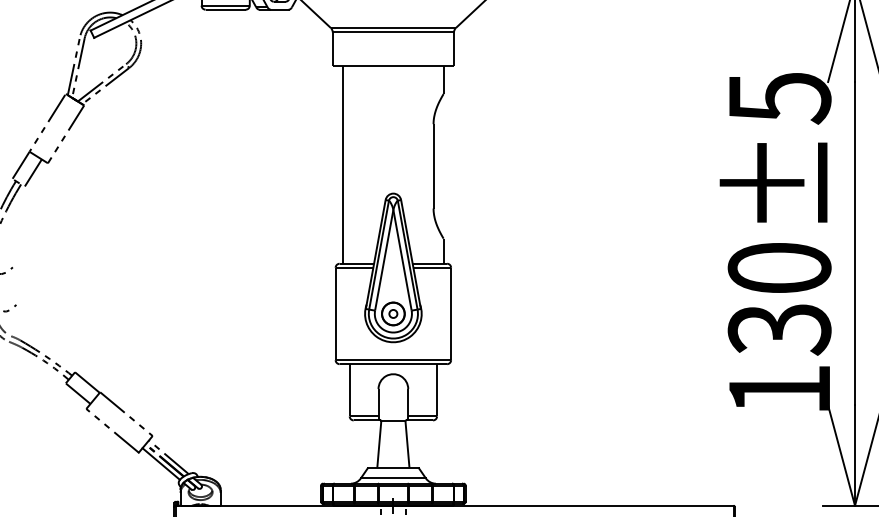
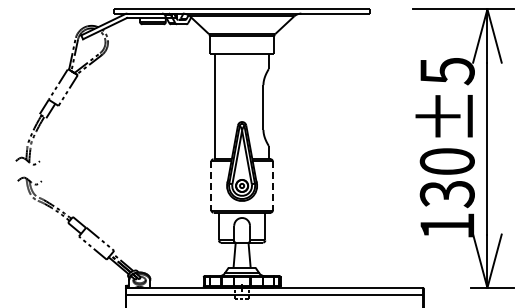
line: (335, 313) -> (211, 185), solid -> dashed
line: (450, 313) -> (272, 185), solid -> dashed

